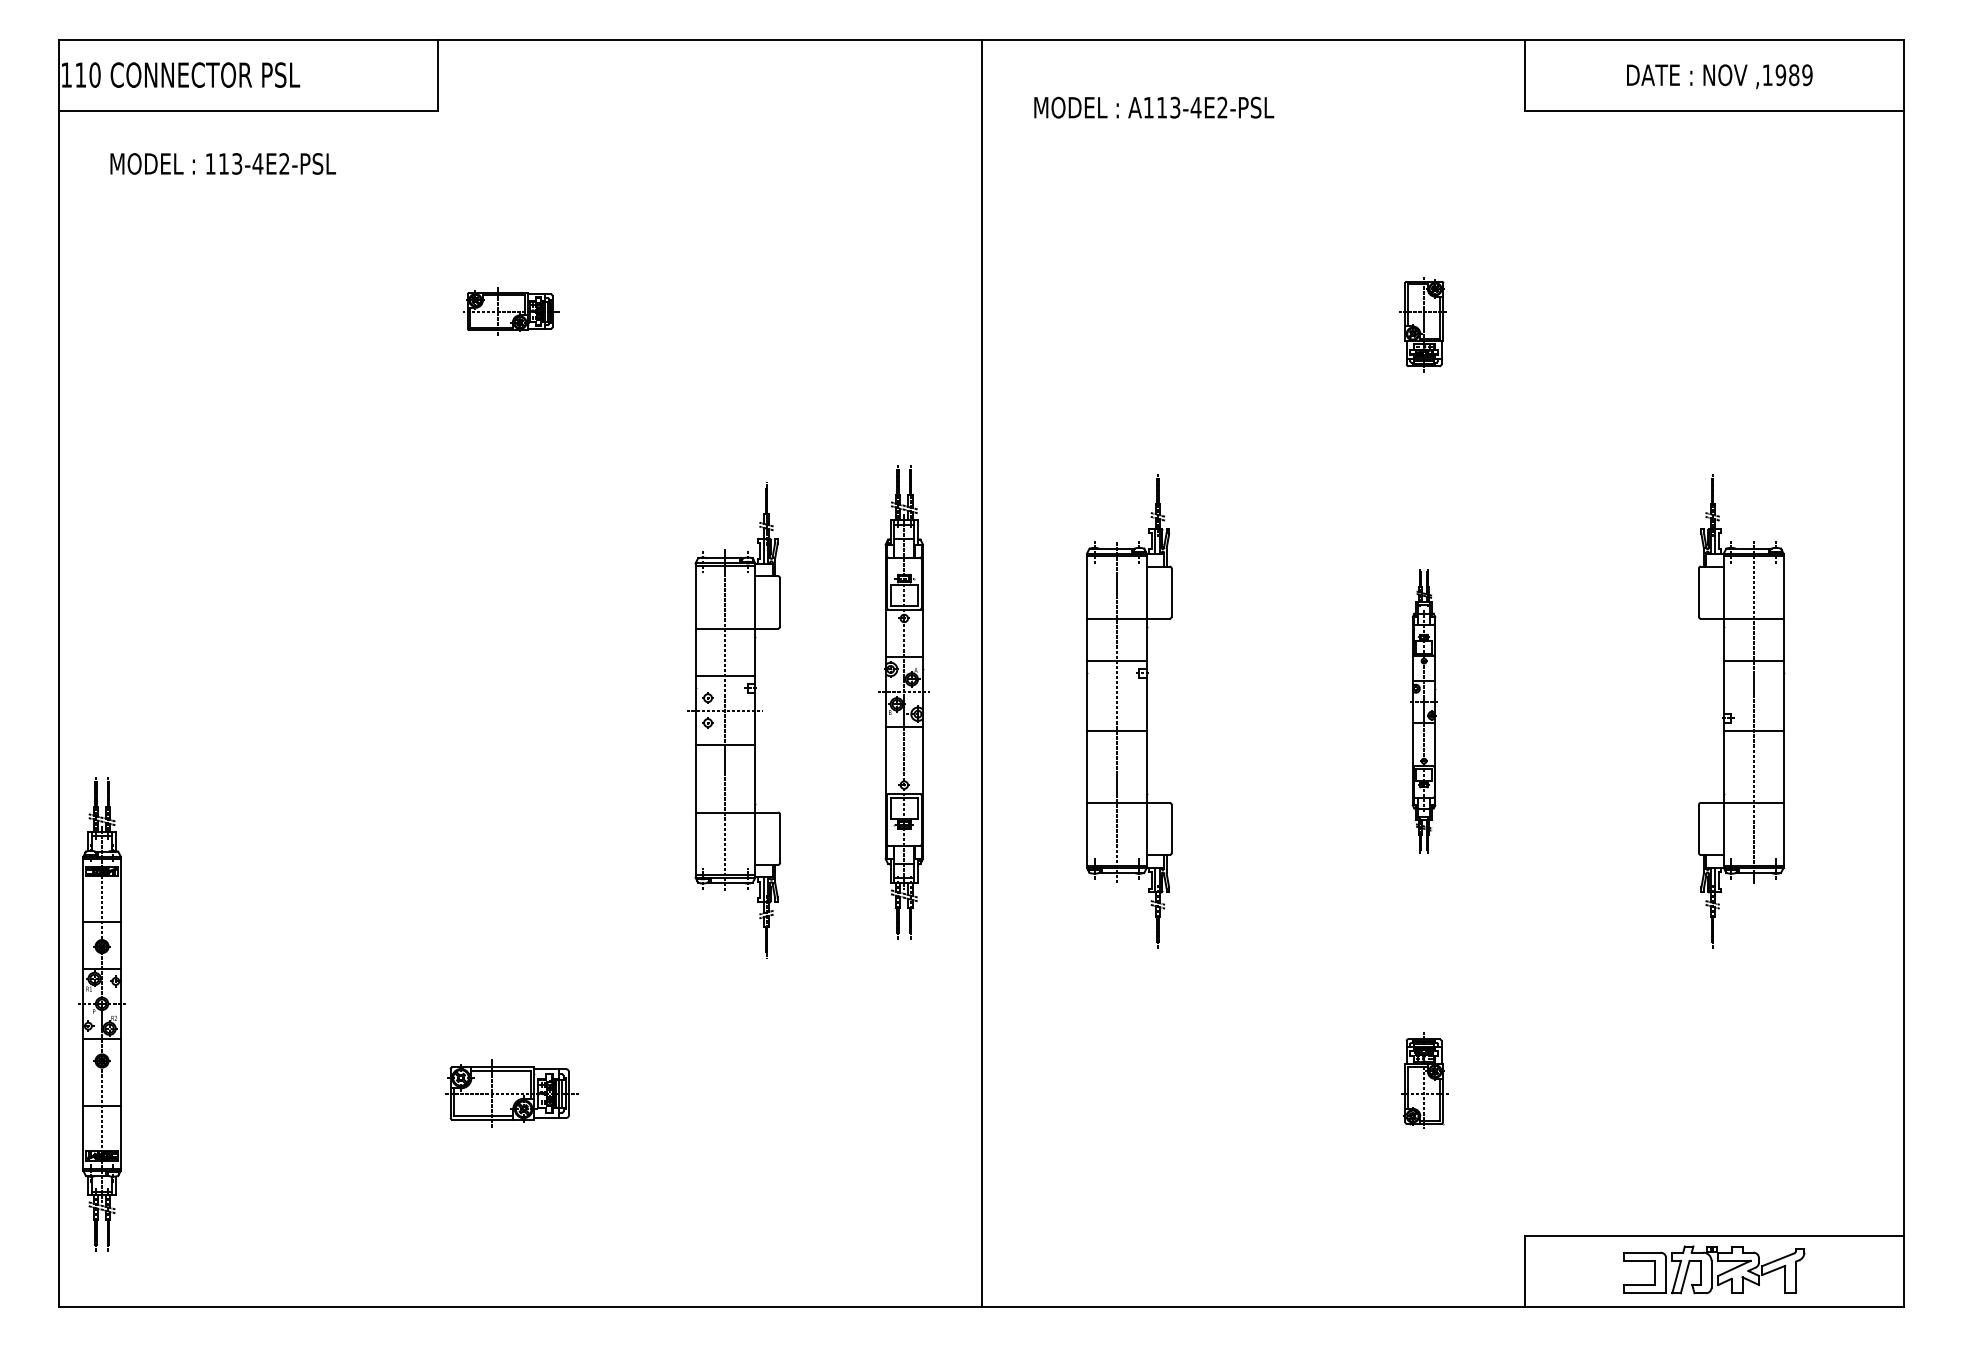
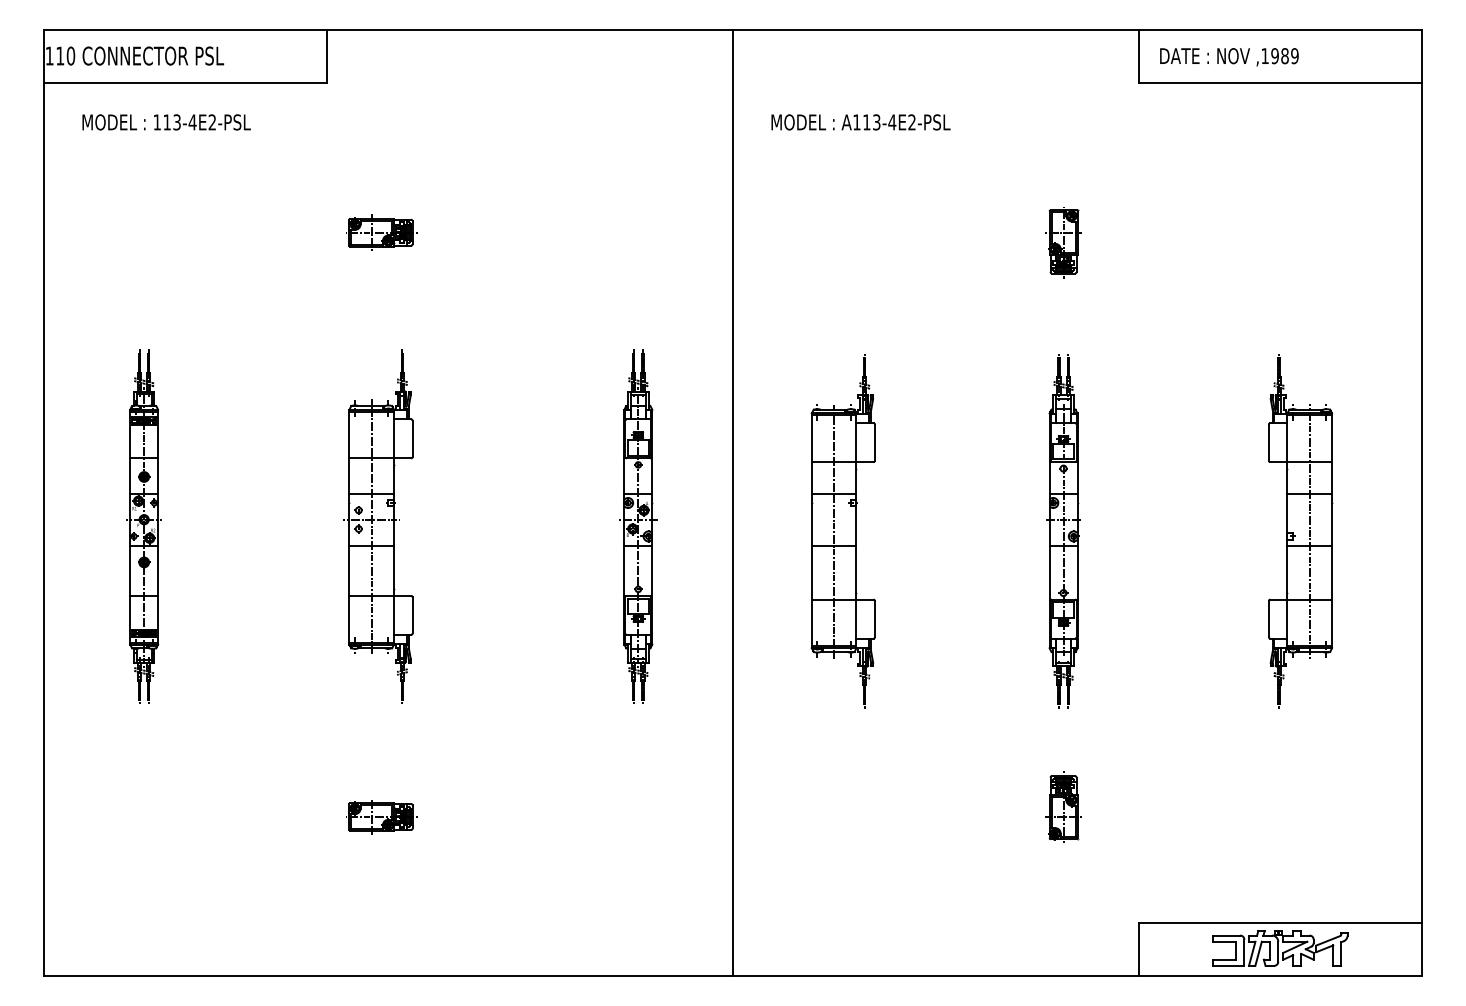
text: (1719, 77) -> (1229, 57), moved
text: (1153, 107) -> (860, 122), moved
part: (904, 700) -> (638, 526), moved
part: (1424, 711) -> (1063, 531), size x1.67
part: (734, 719) -> (378, 526), moved
part: (101, 1012) -> (143, 526), moved
part: (510, 1094) -> (381, 817), size x0.71

